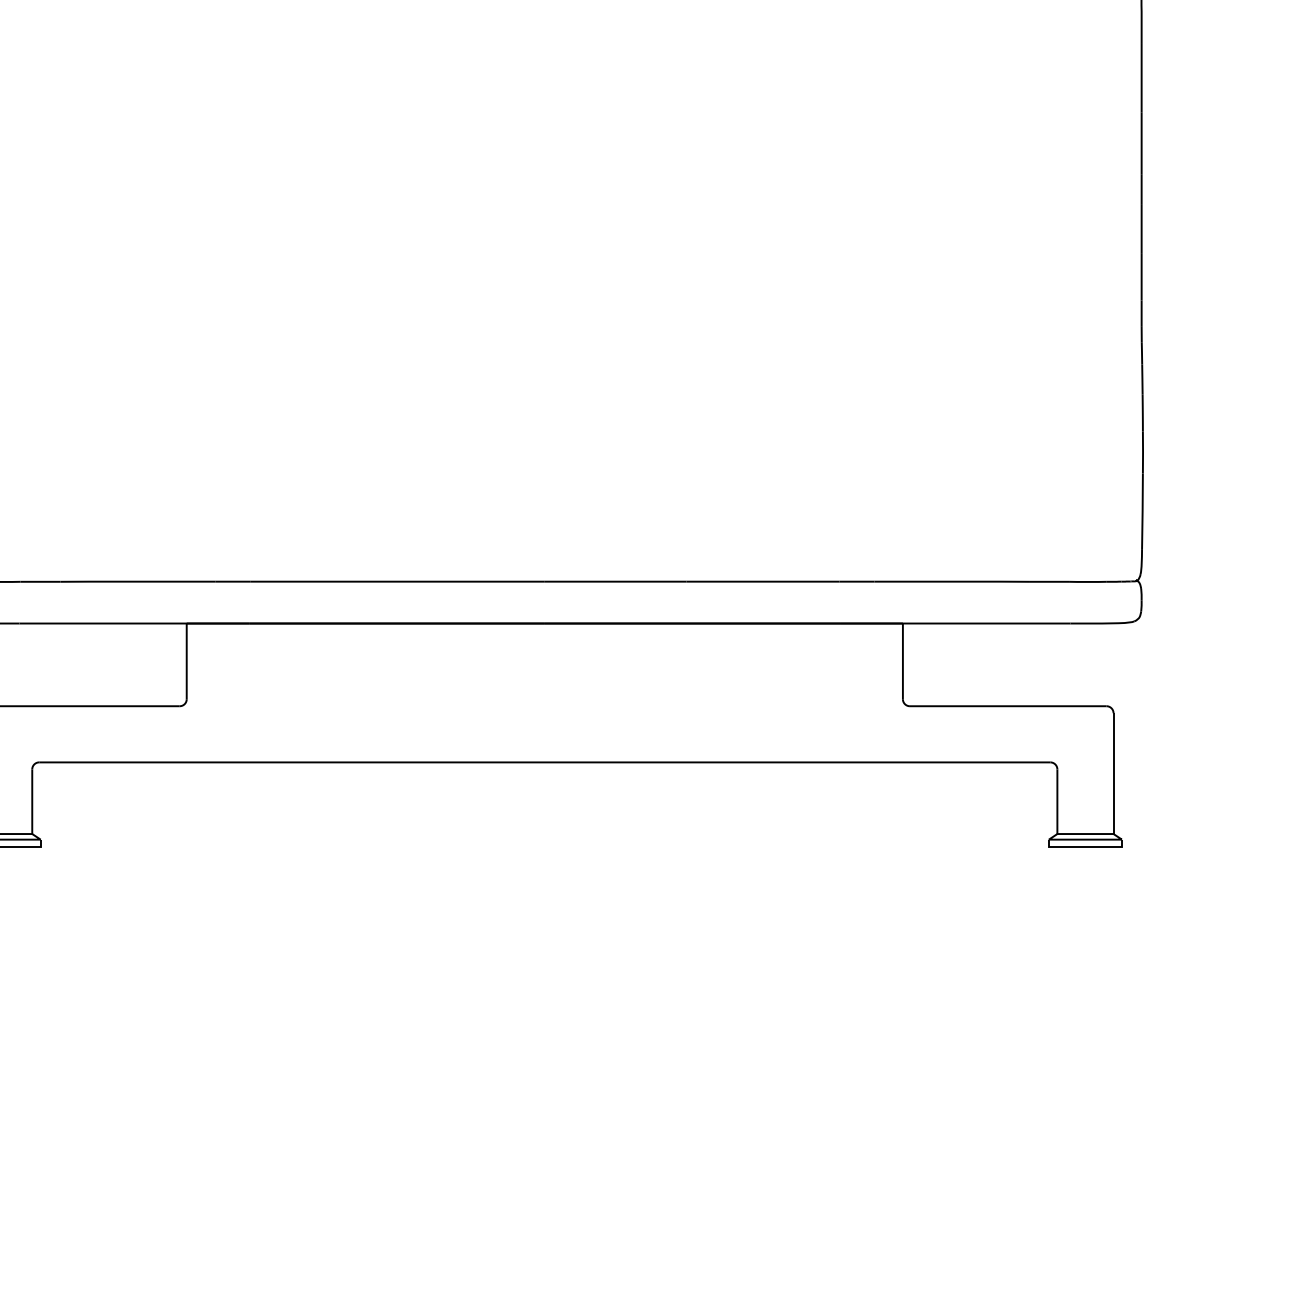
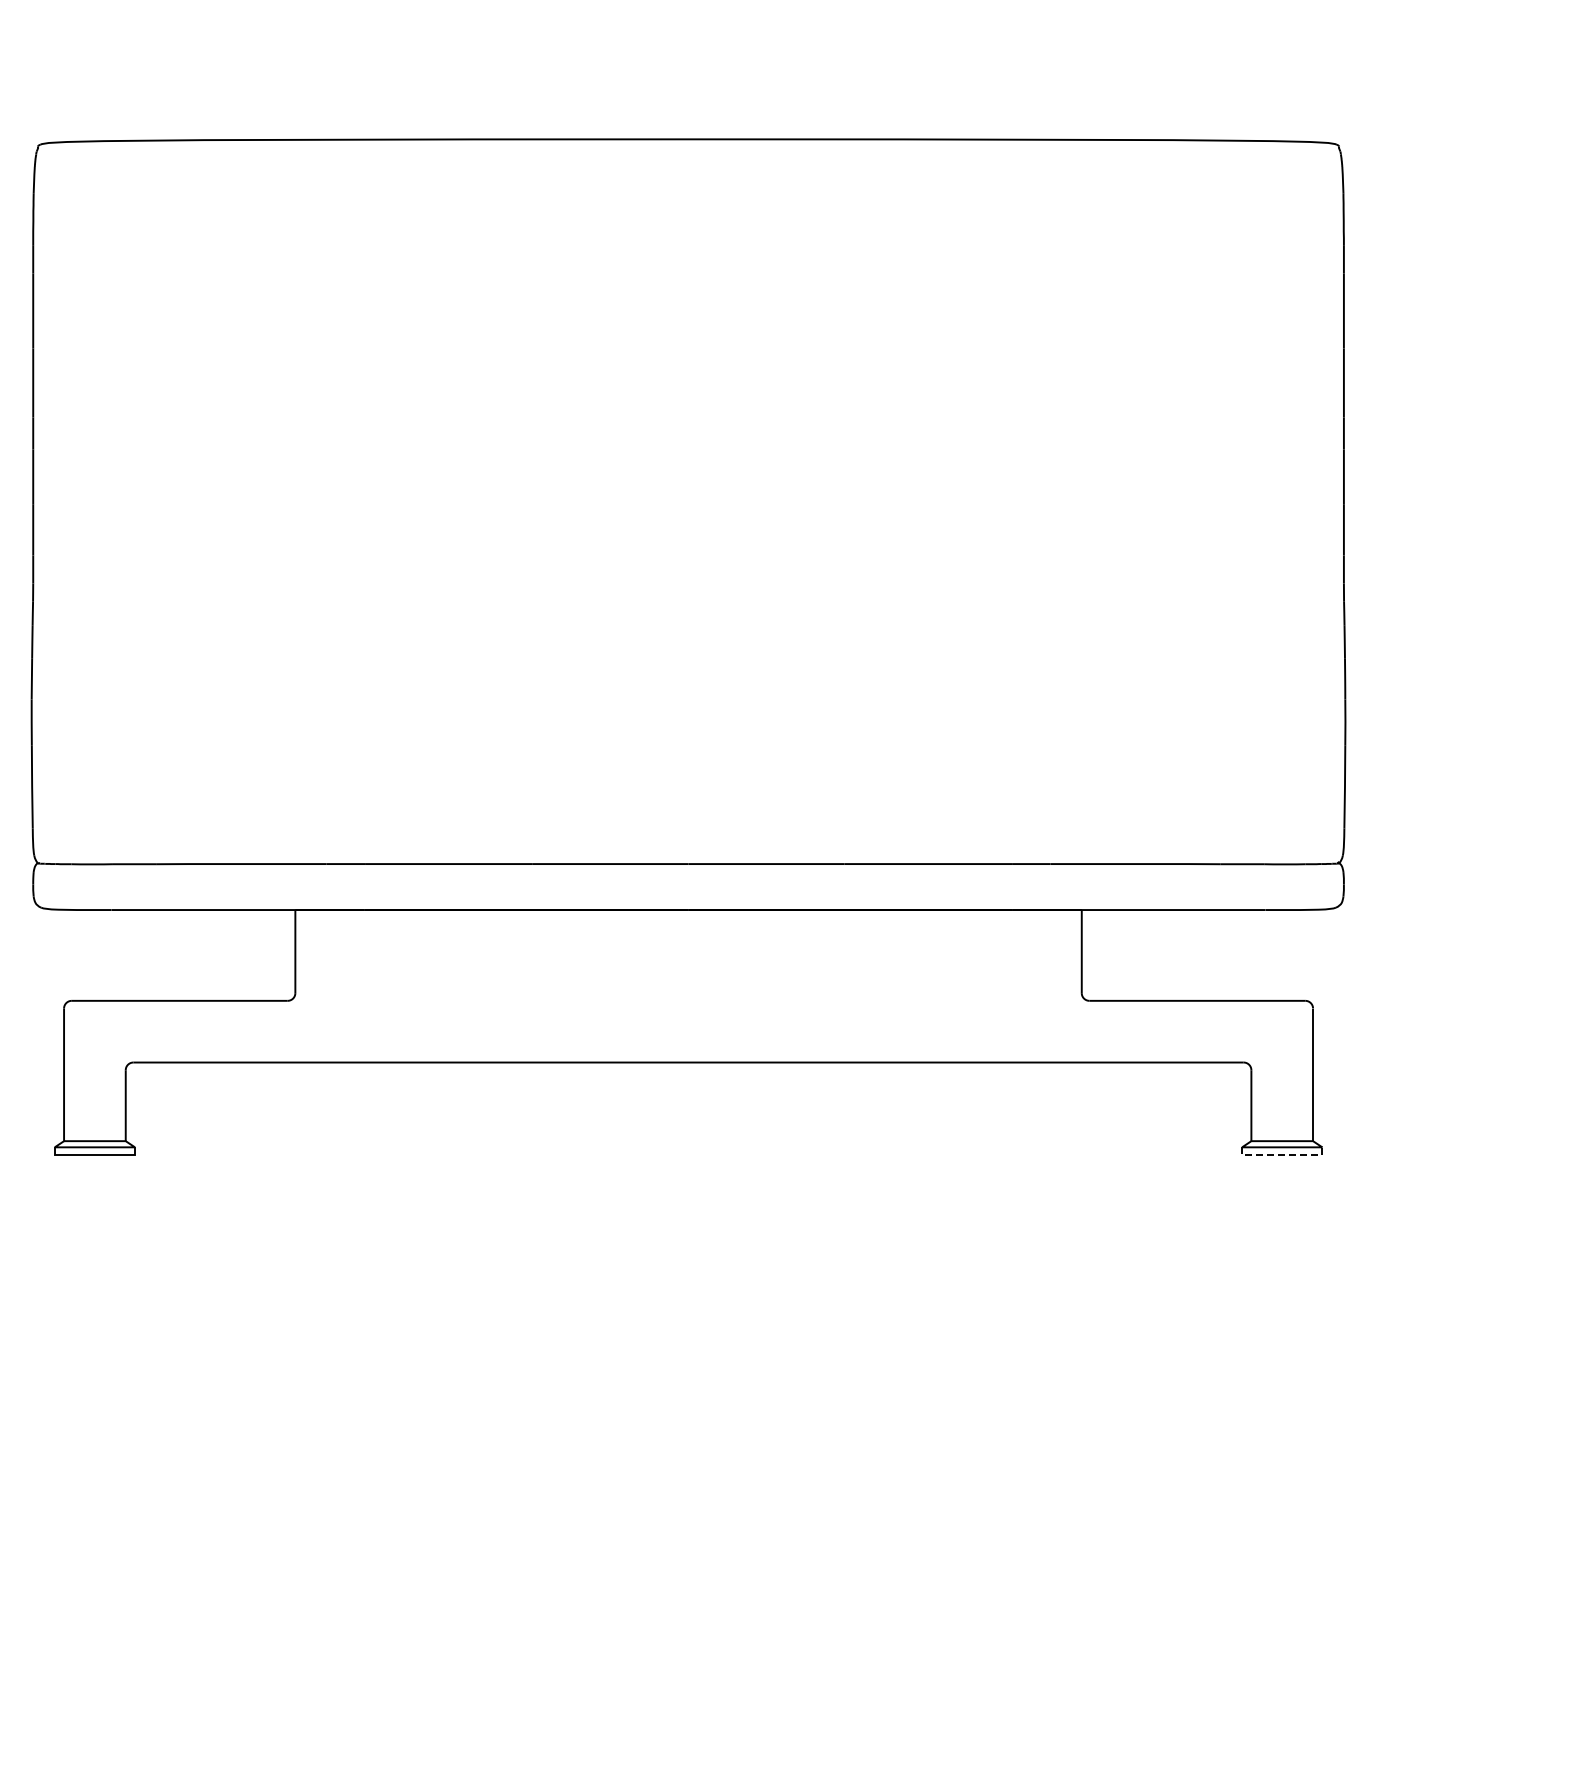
line: (1085, 847) -> (1282, 1155), solid -> dashed

